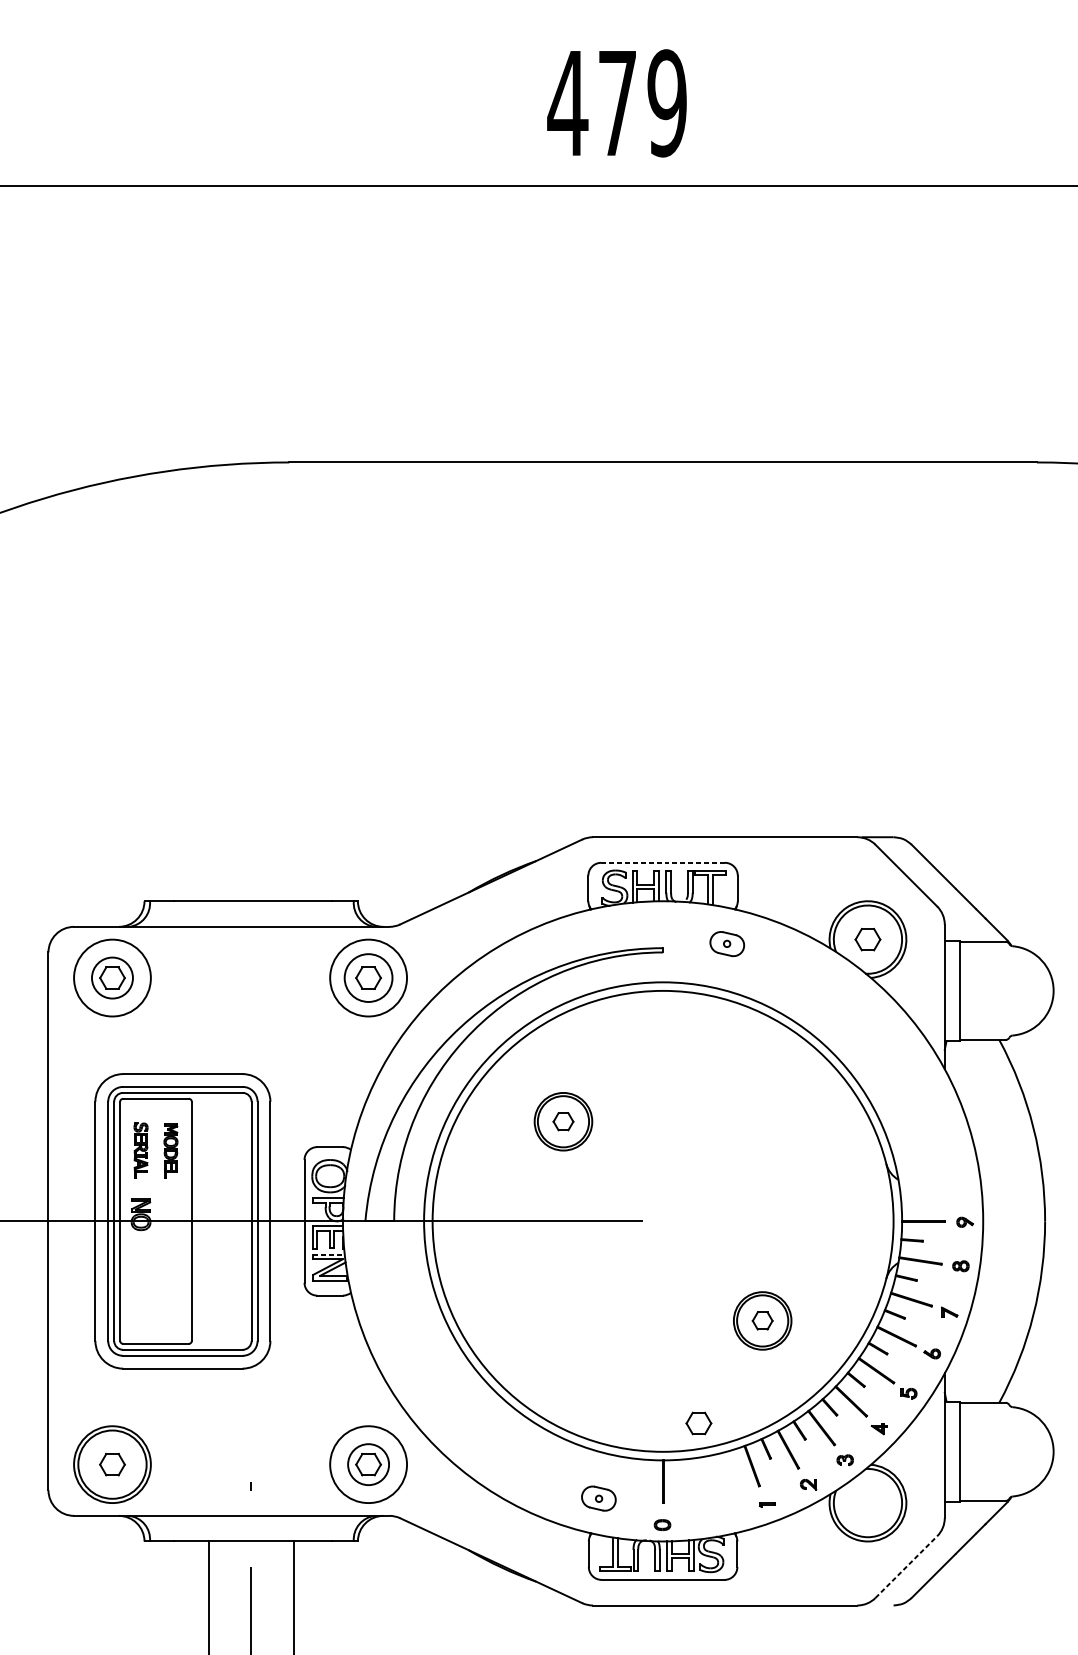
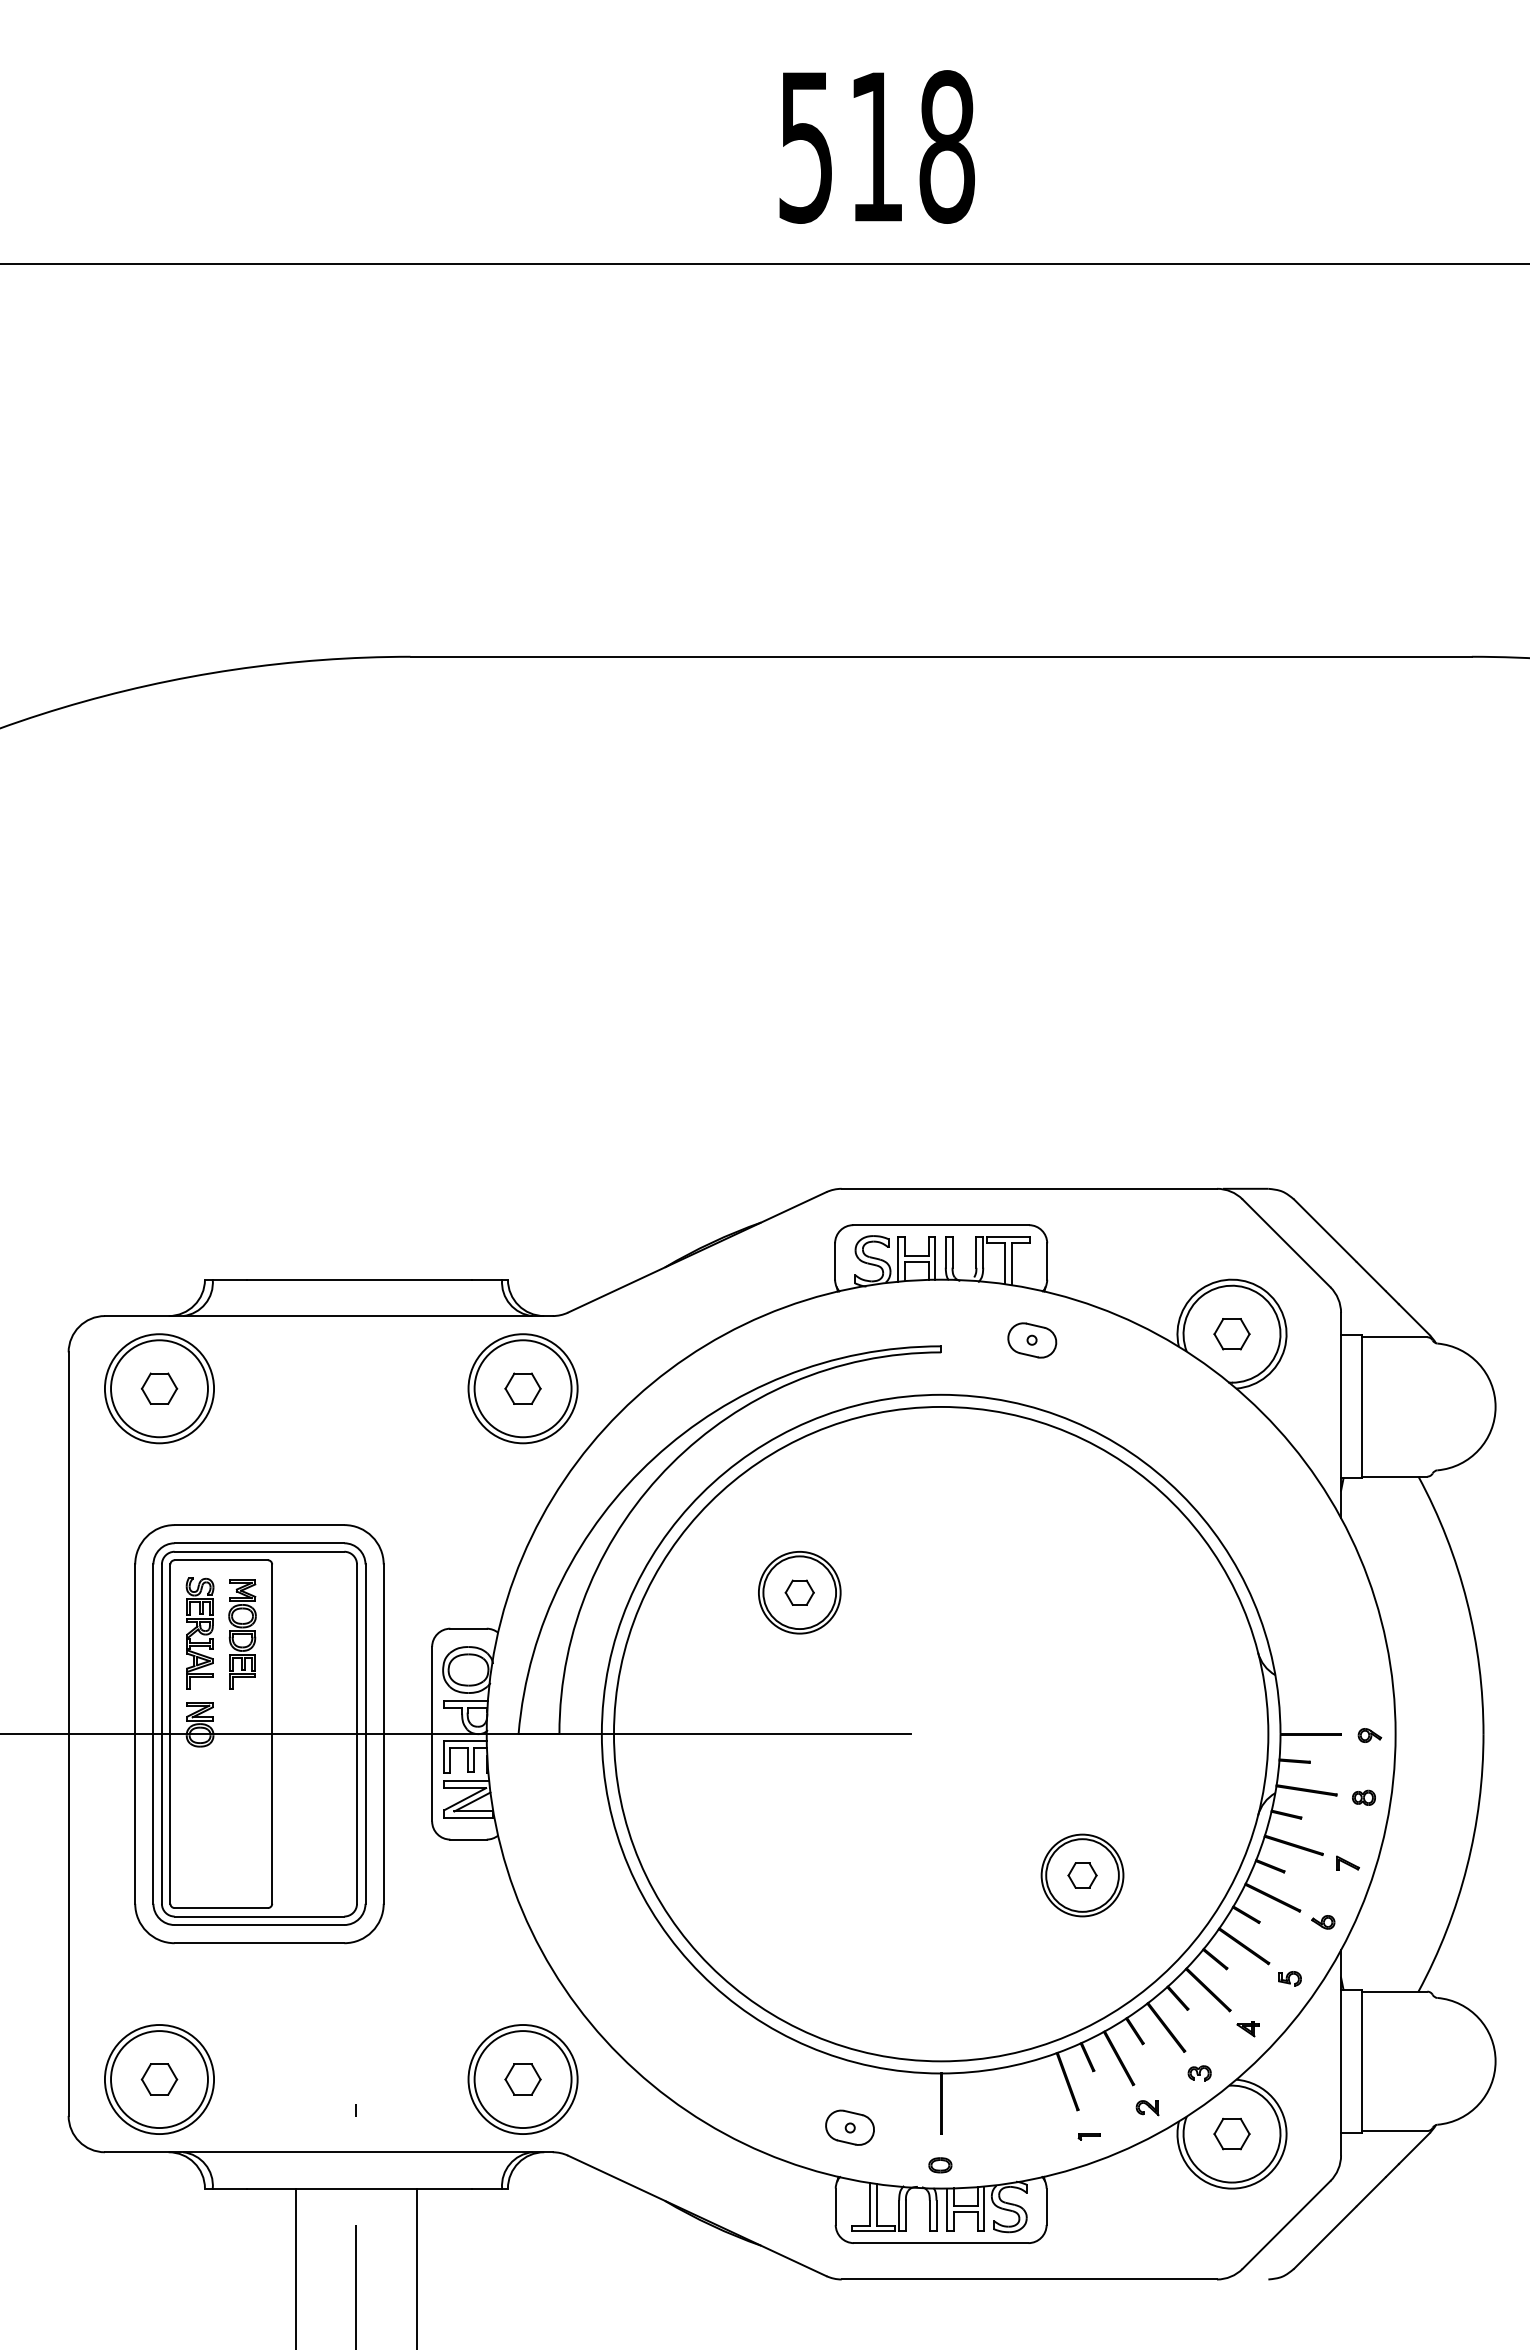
text: (616, 103) -> (875, 146), 479 -> 518
line: (663, 863) -> (941, 1225), dashed -> solid
circle: (112, 977) -> (159, 1388), size x1.67
circle: (368, 977) -> (522, 1388), size x1.43
part: (140, 1150) -> (199, 1633), size x1.43
part: (170, 1151) -> (242, 1634), size x1.43
line: (329, 1254) -> (467, 1781), dashed -> solid
part: (698, 1423) -> (1231, 2134), moved
circle: (368, 1464) -> (522, 2079), size x1.67
line: (906, 1566) -> (1286, 2224), dashed -> solid

